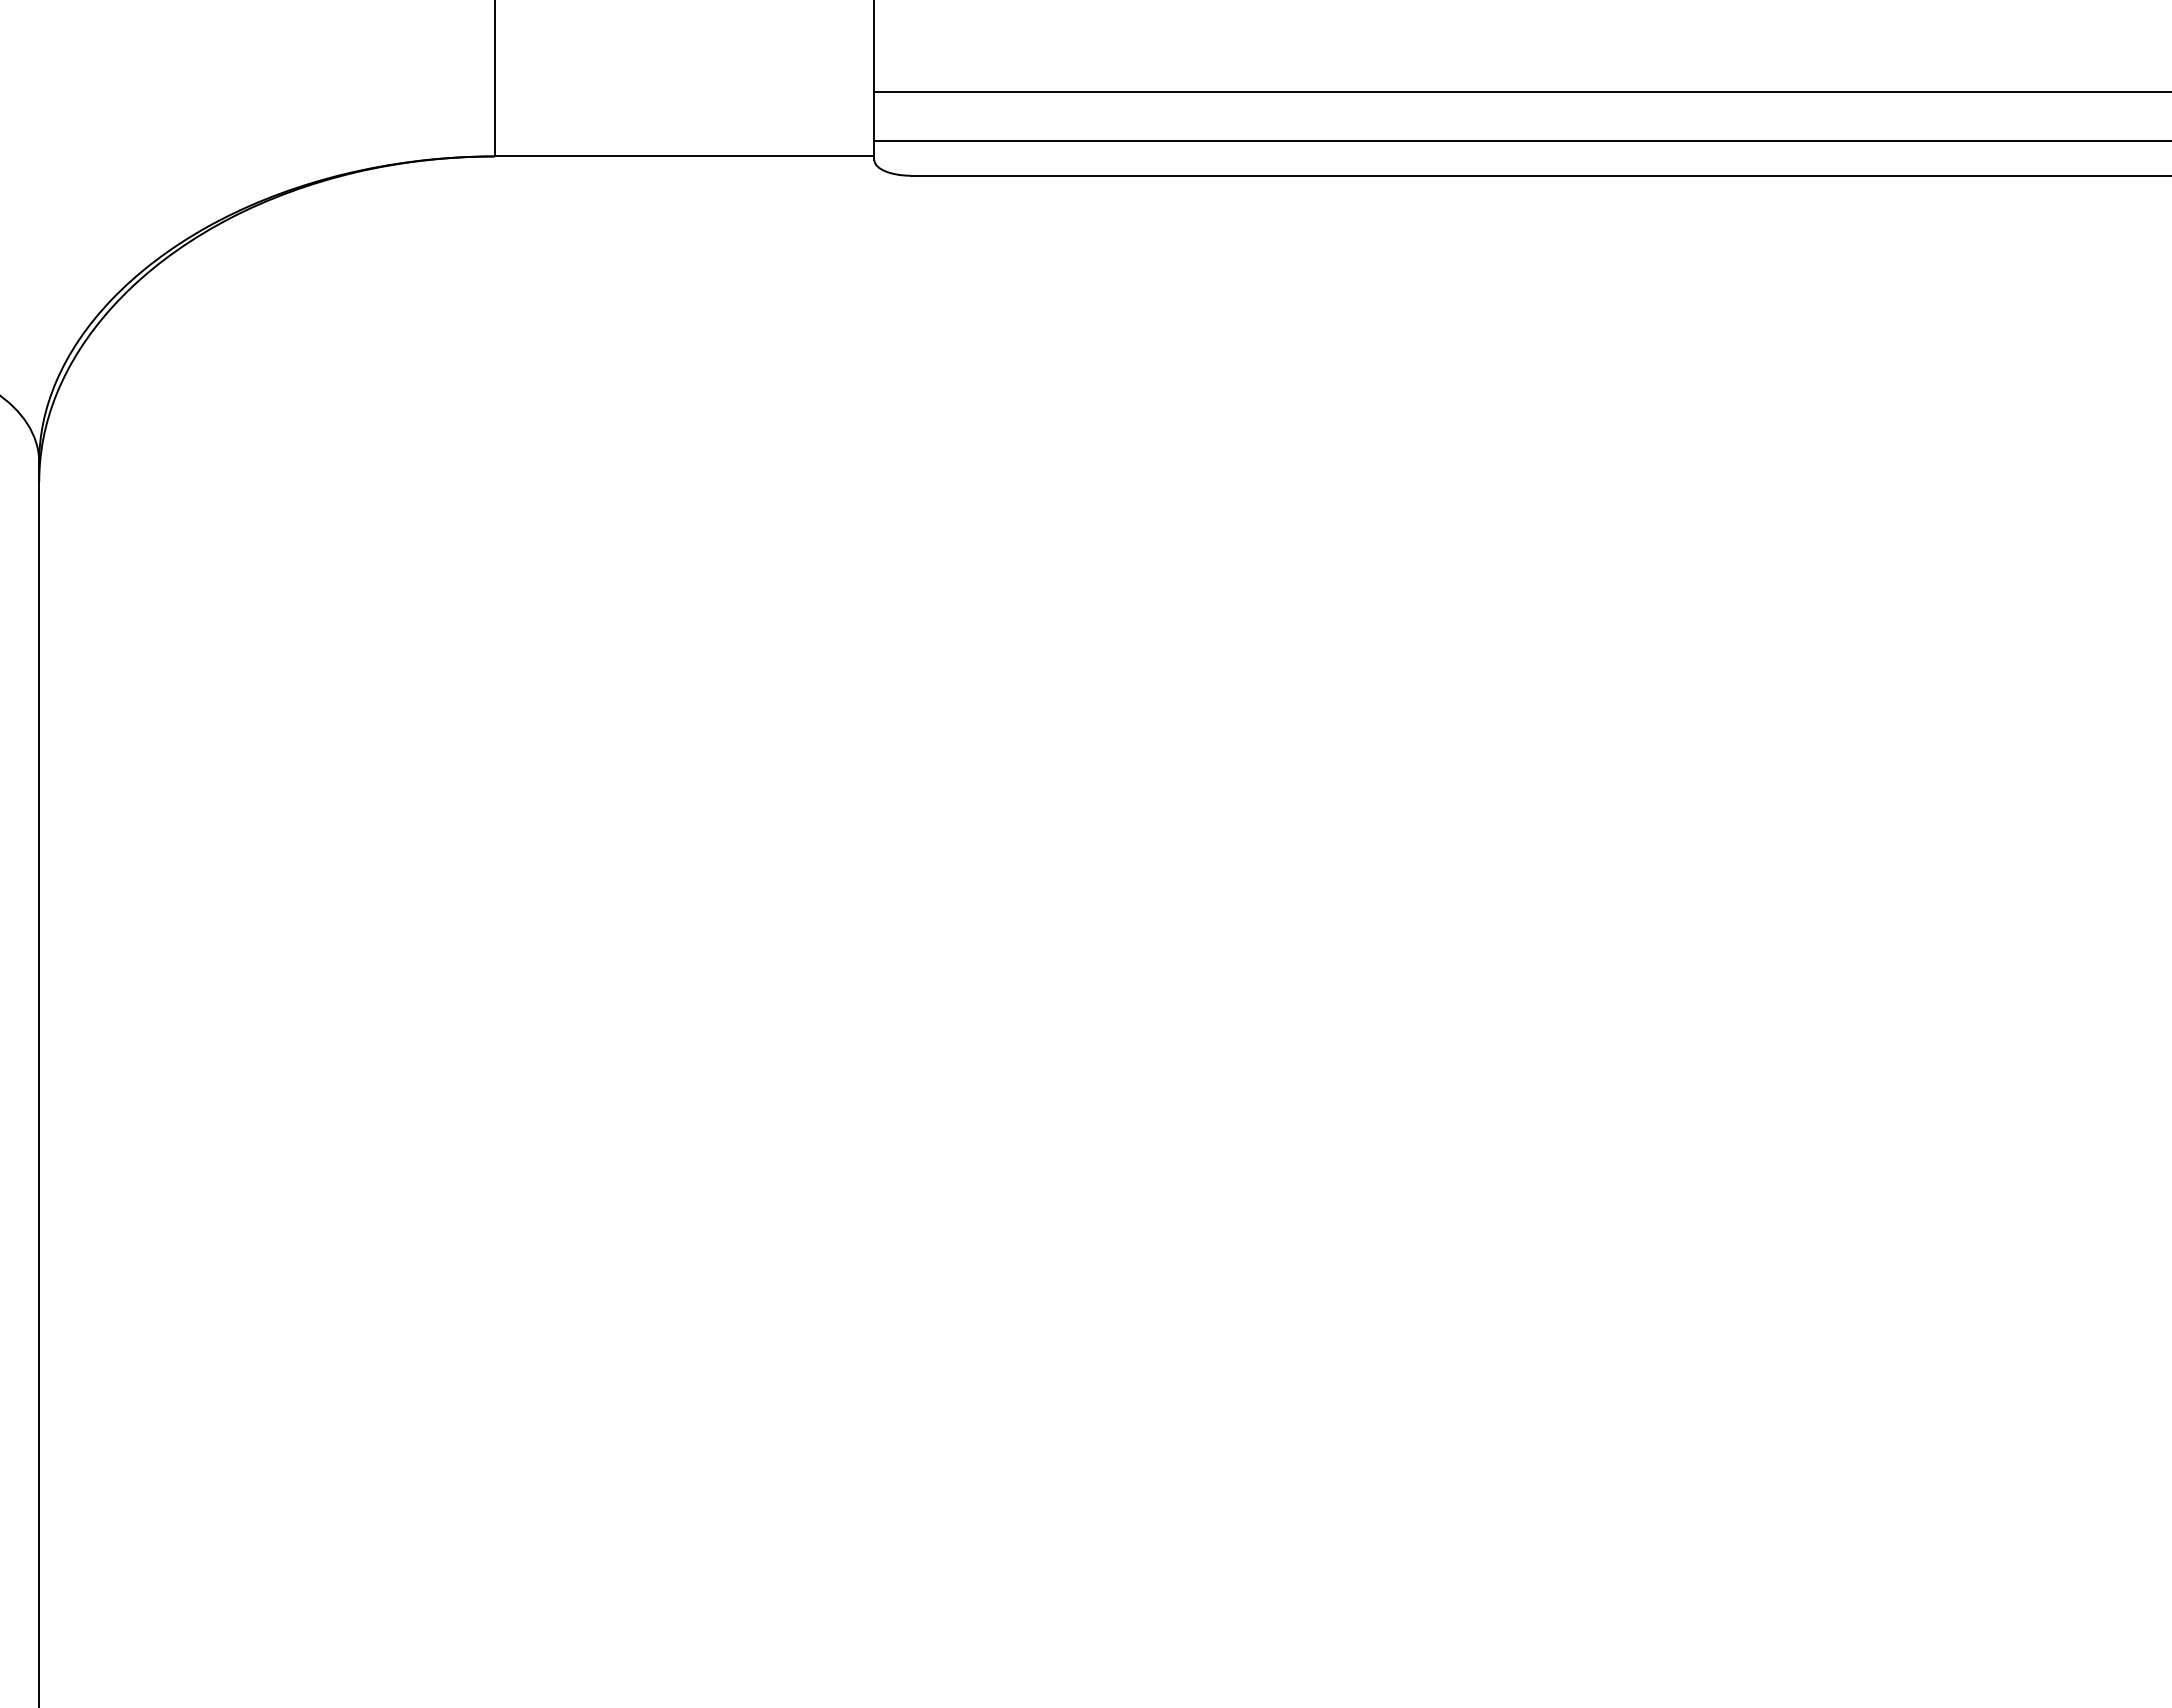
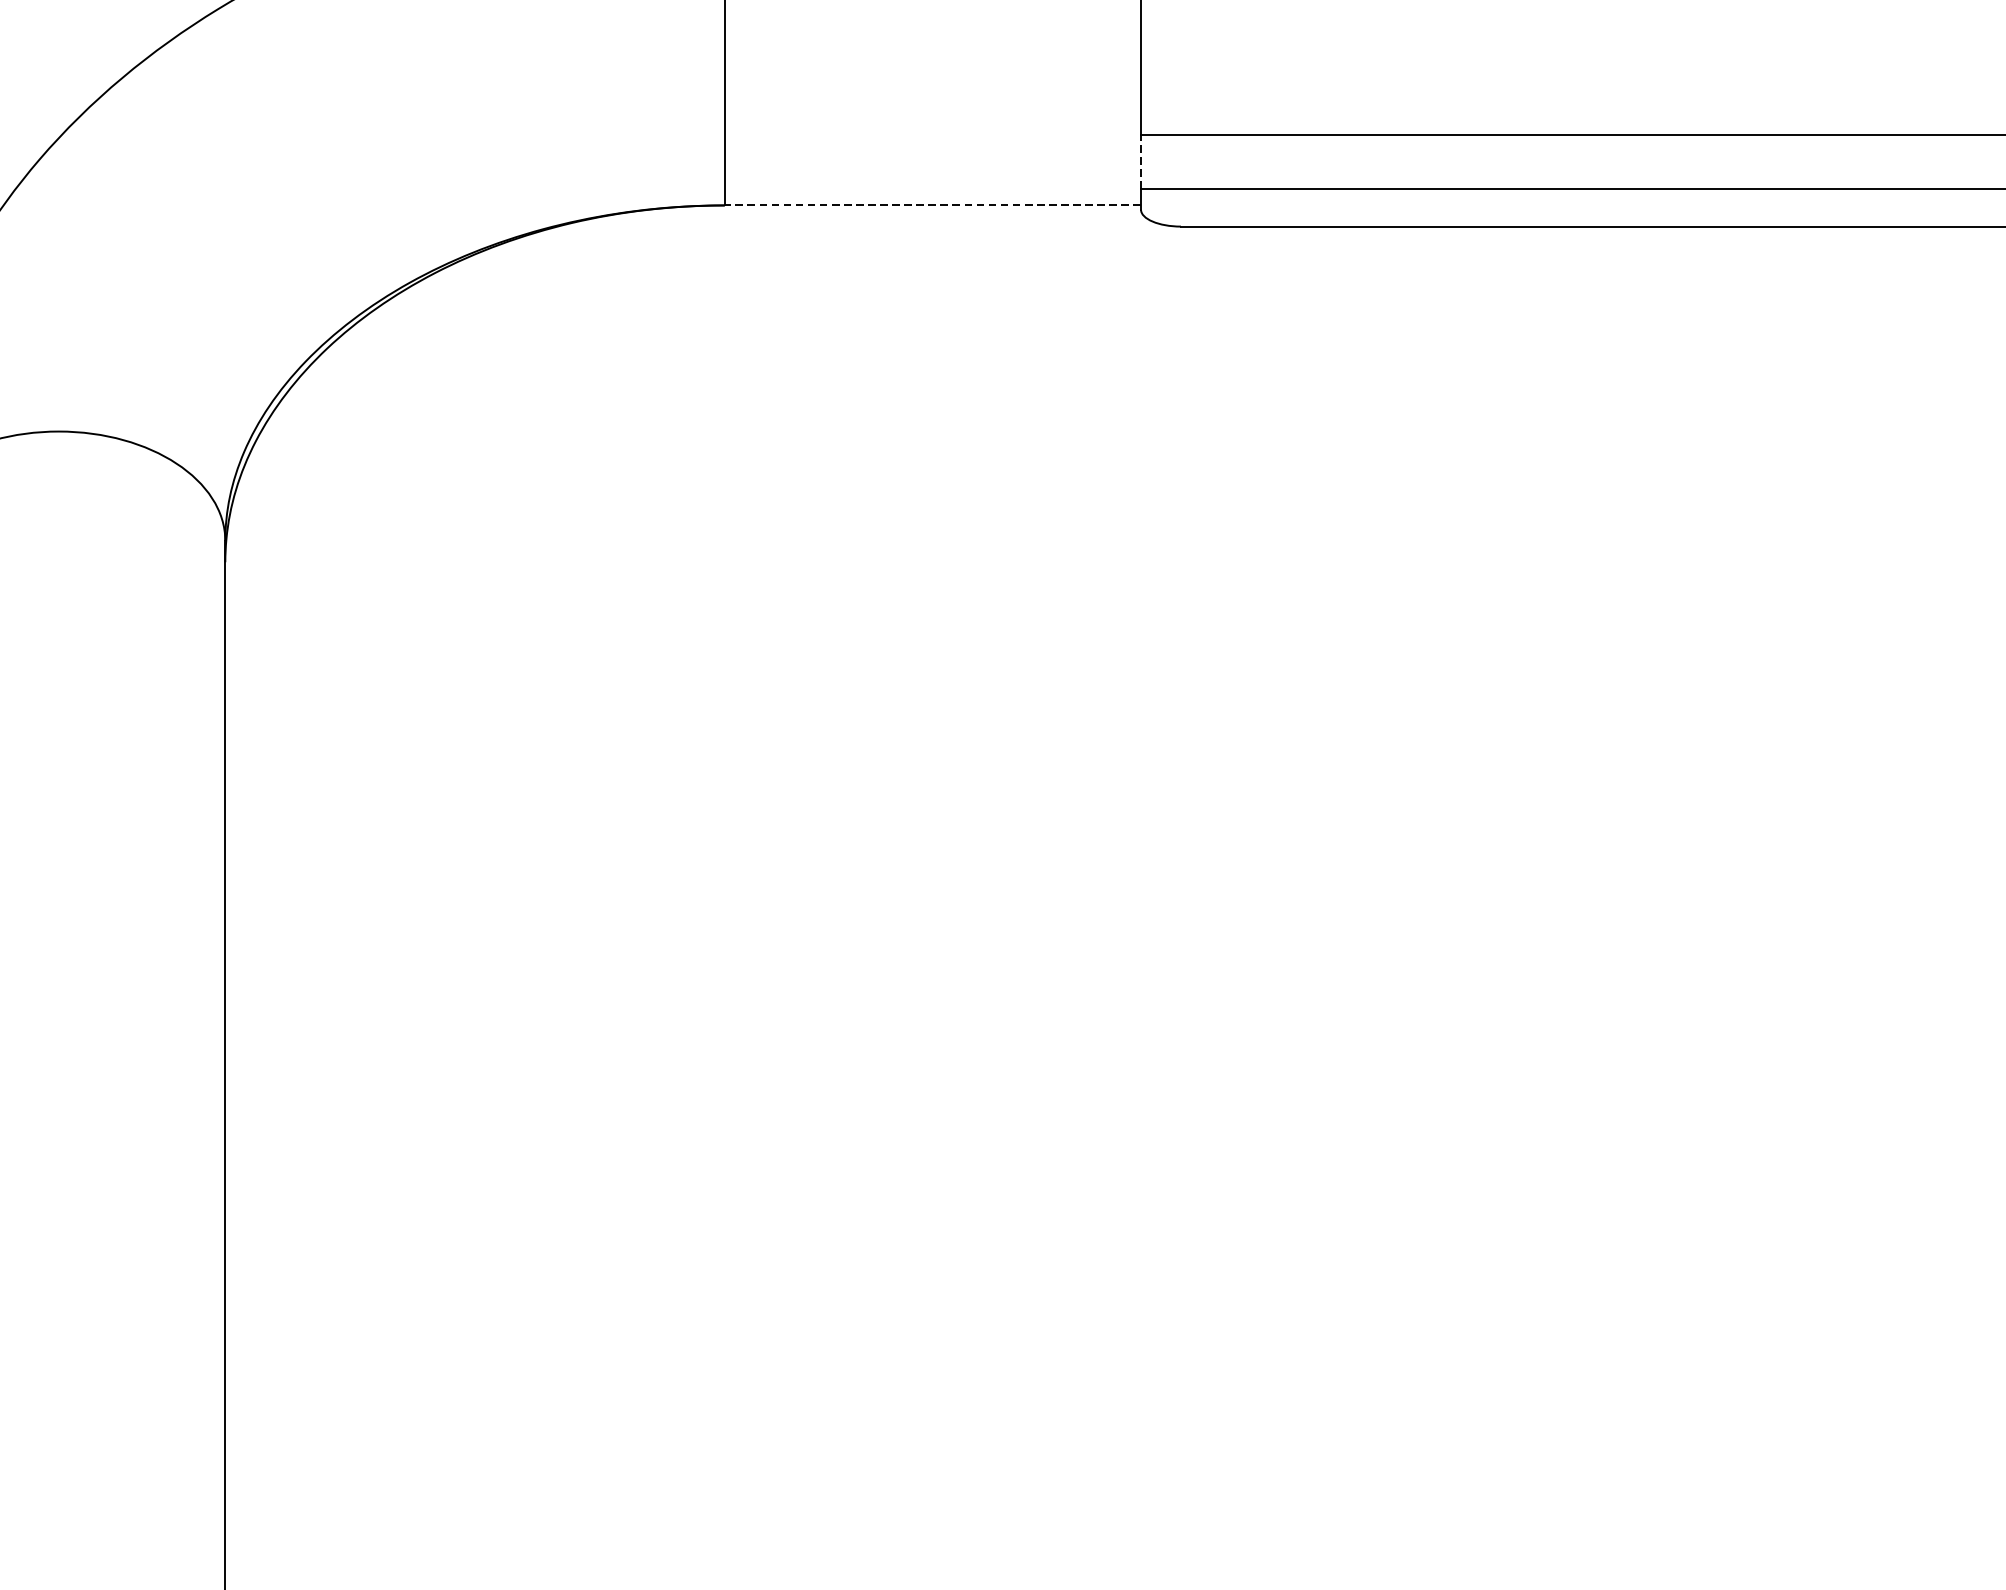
line: (874, 116) -> (1141, 161), solid -> dashed
line: (684, 156) -> (932, 205), solid -> dashed

